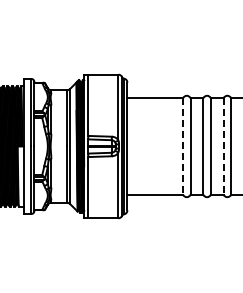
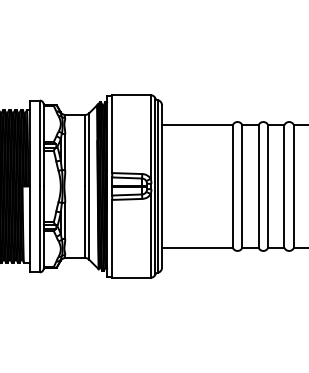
line: (183, 146) -> (233, 186), dashed -> solid
line: (223, 146) -> (284, 186), dashed -> solid

